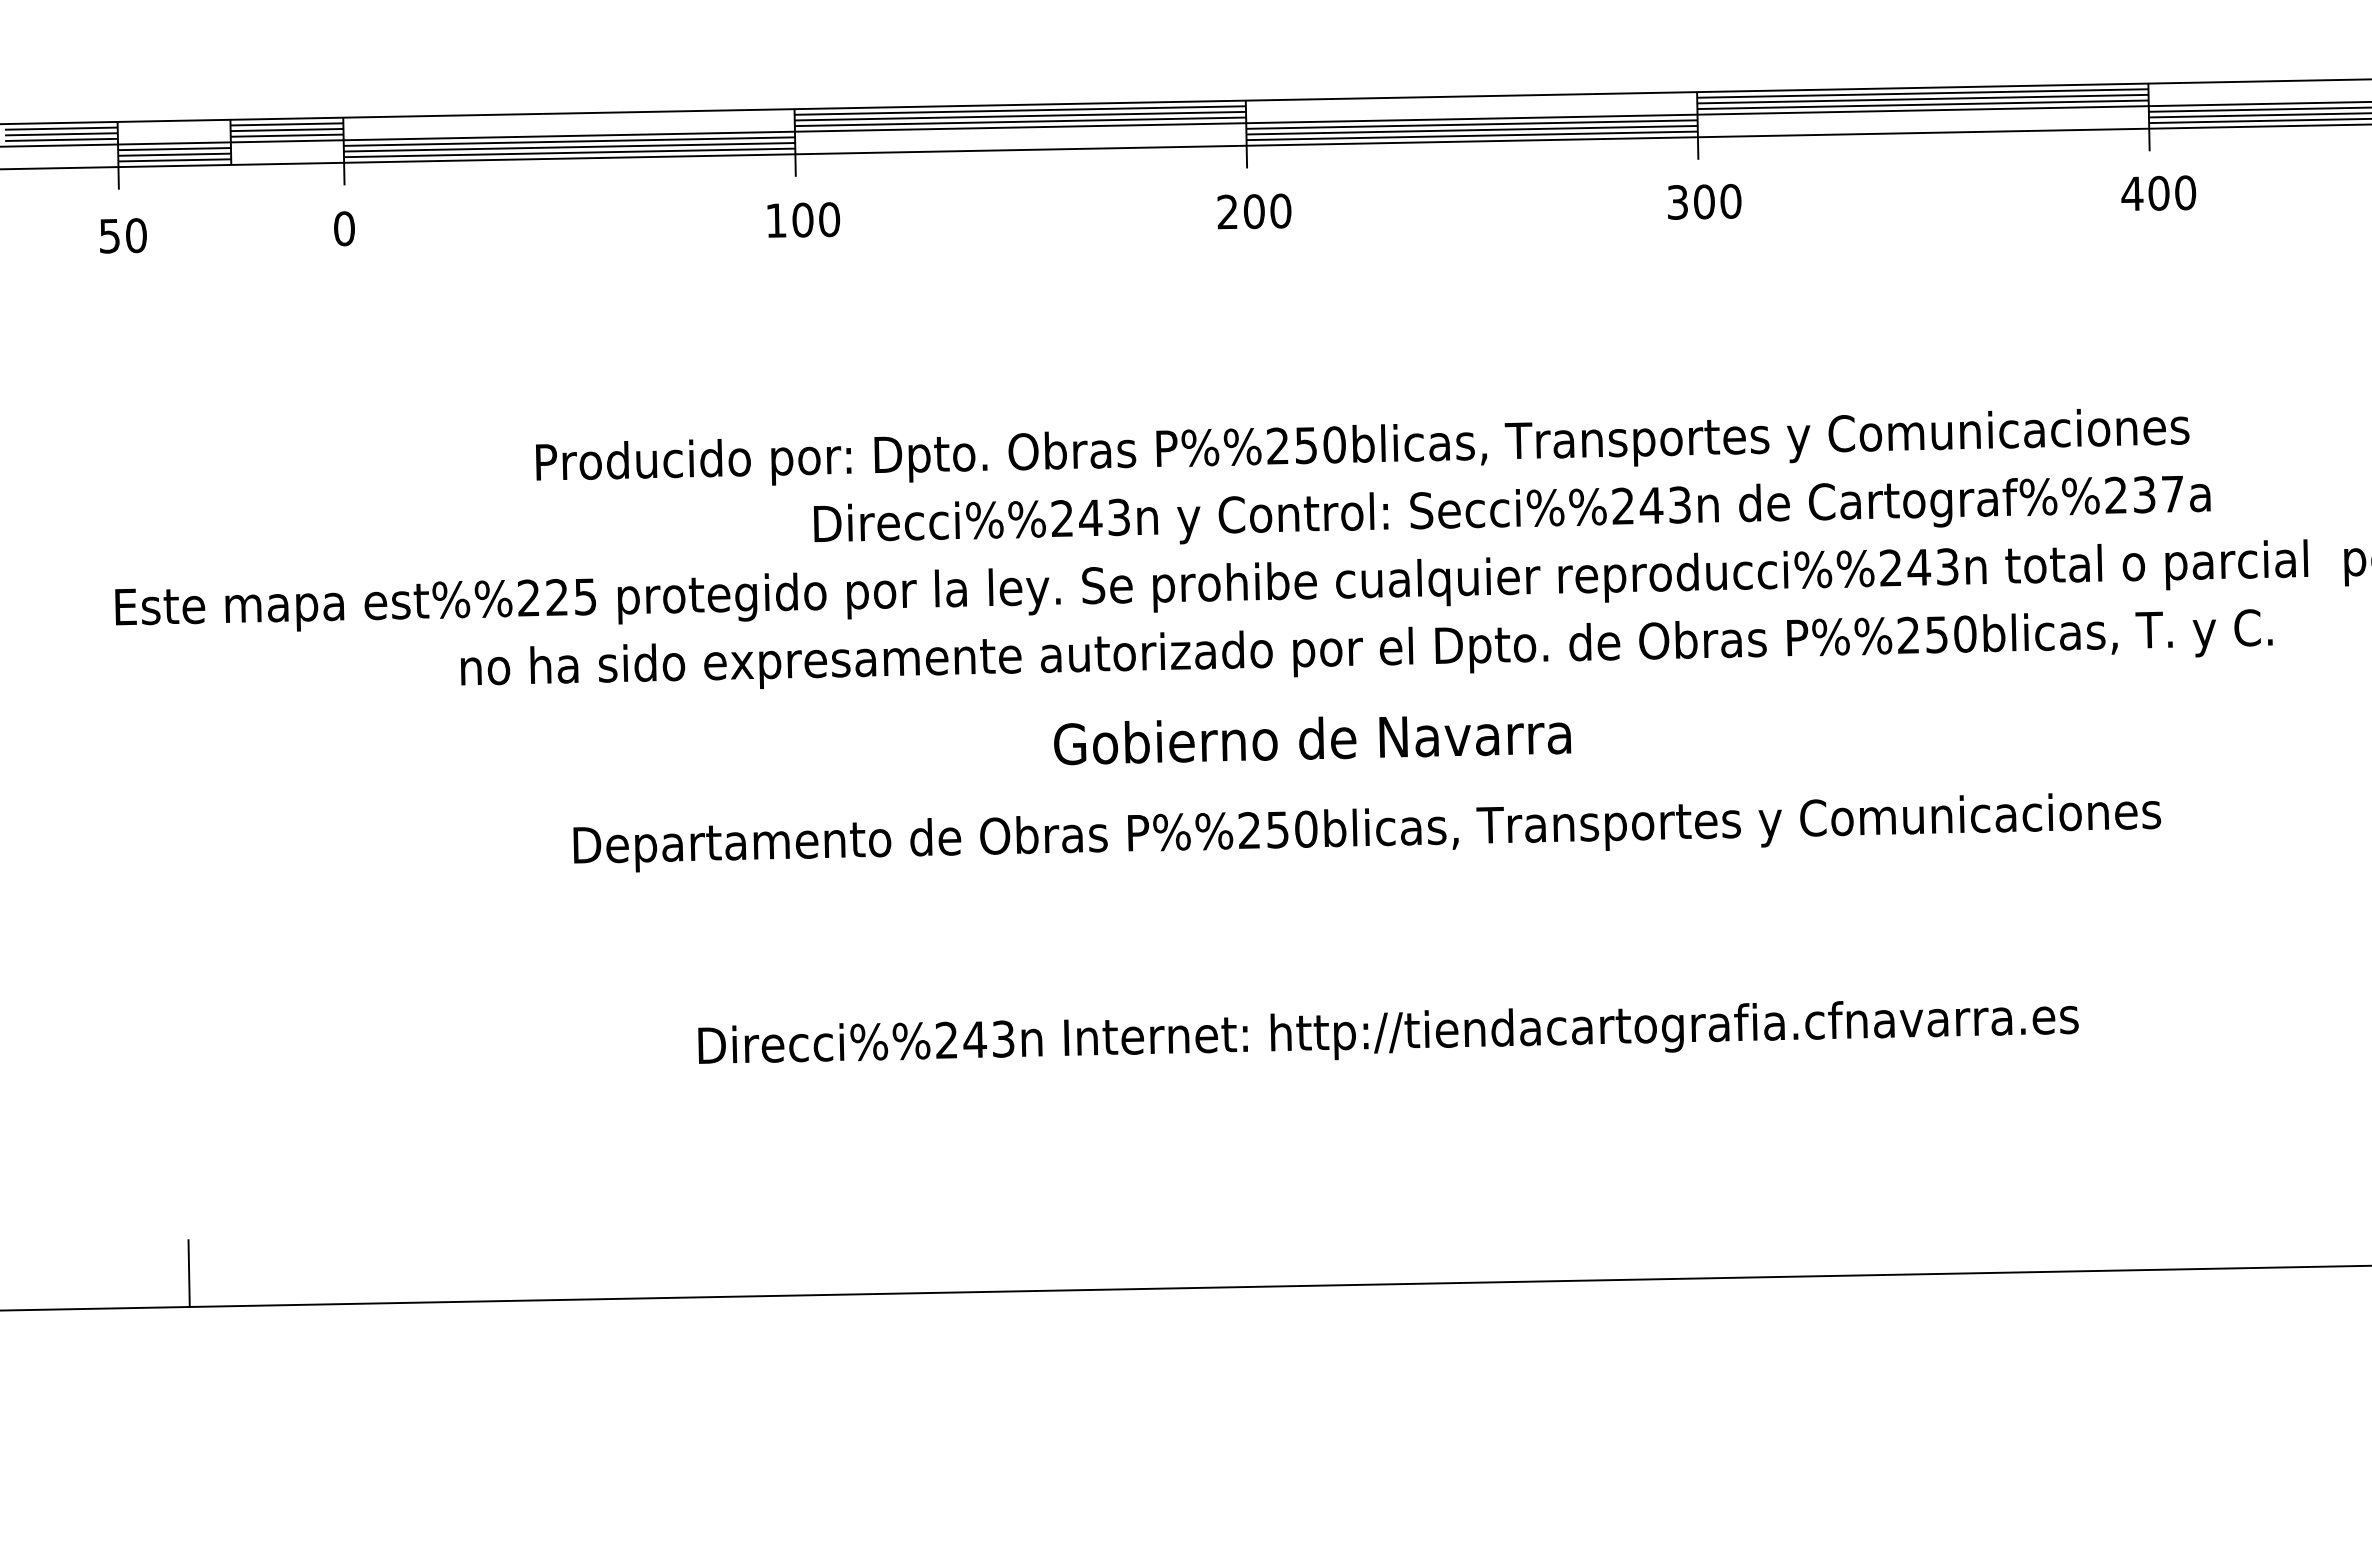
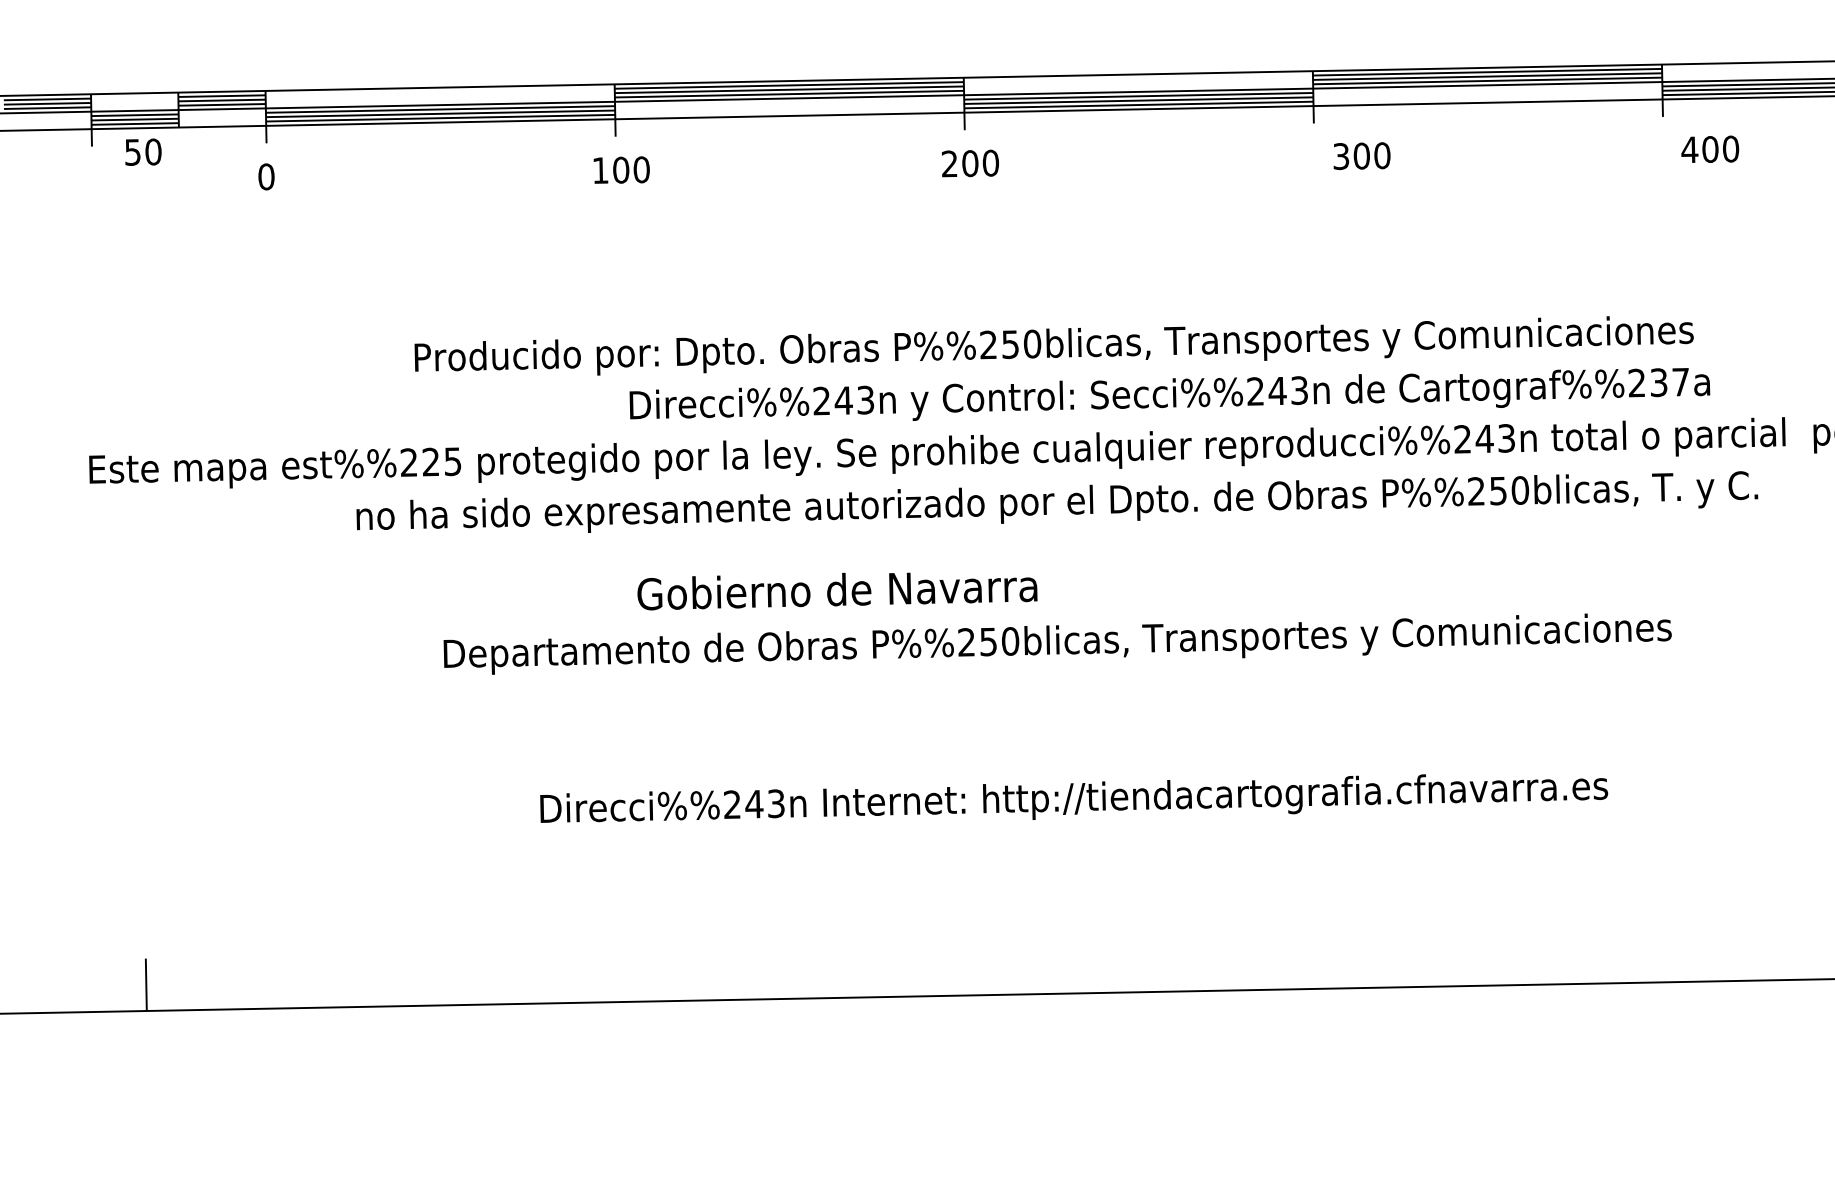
text: (2158, 192) -> (1710, 148), moved
text: (1704, 201) -> (1361, 155), moved
text: (123, 235) -> (143, 151), moved
text: (1312, 740) -> (837, 591), moved

